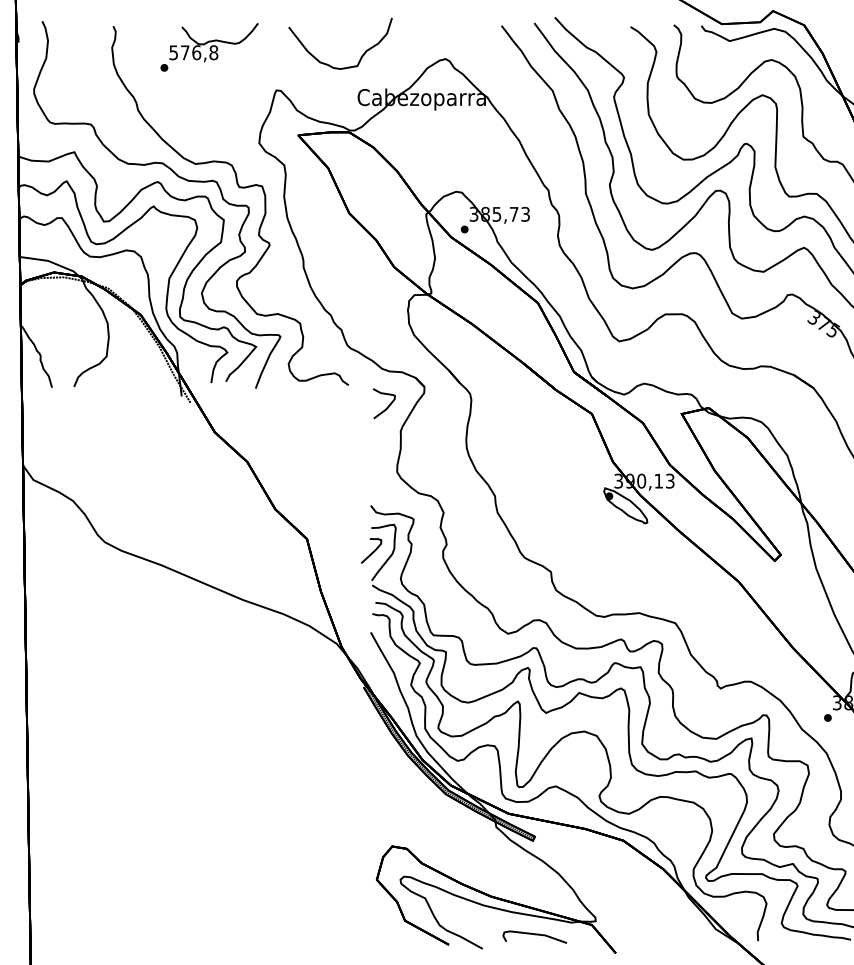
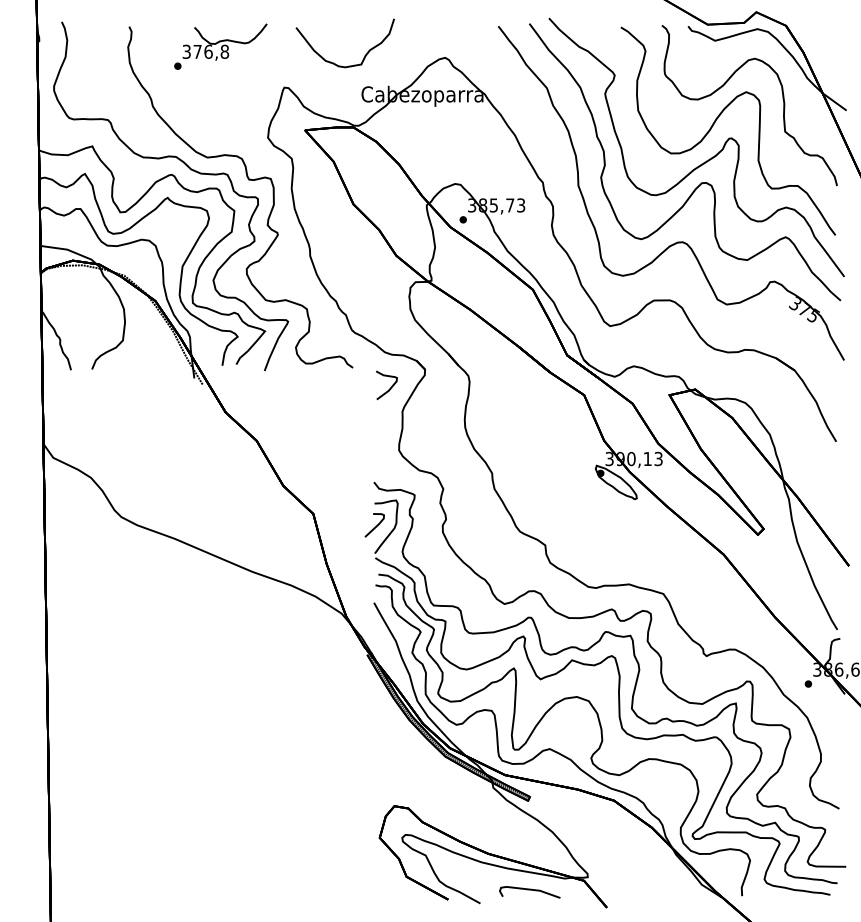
text: (173, 51) -> (186, 50), 576,8 -> 376,8

